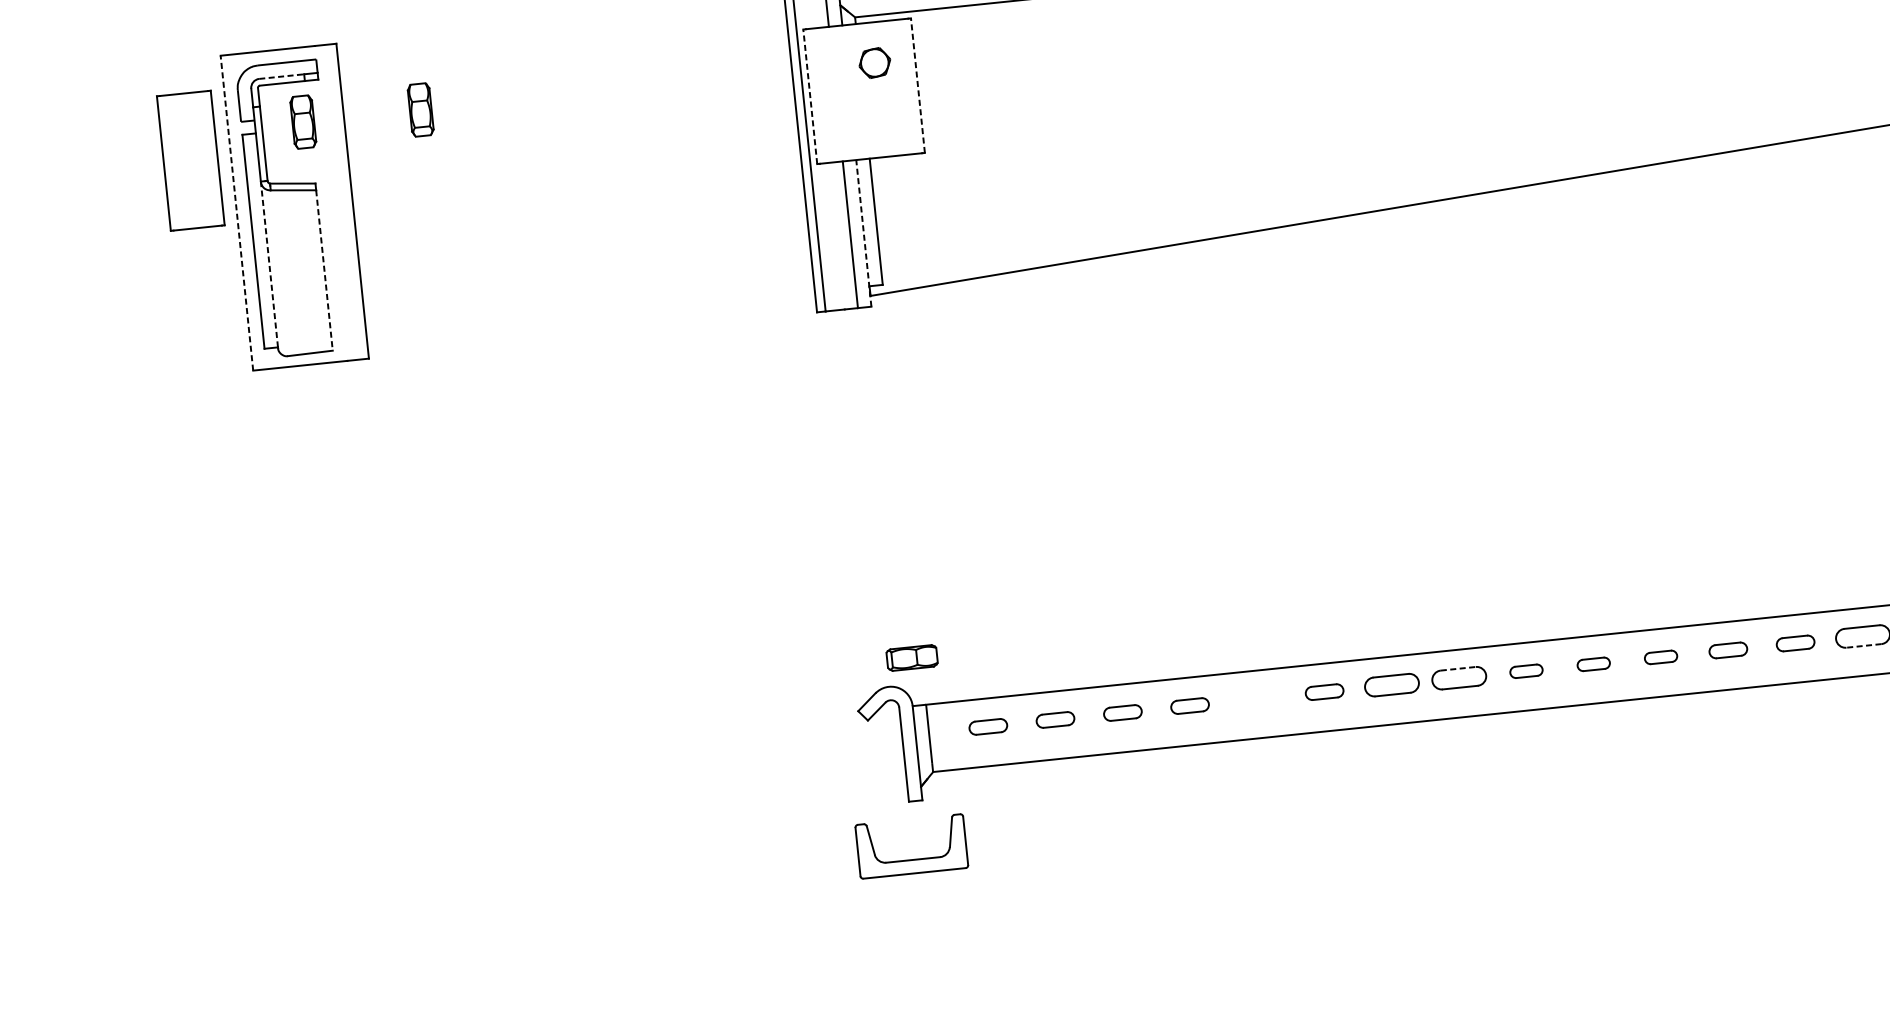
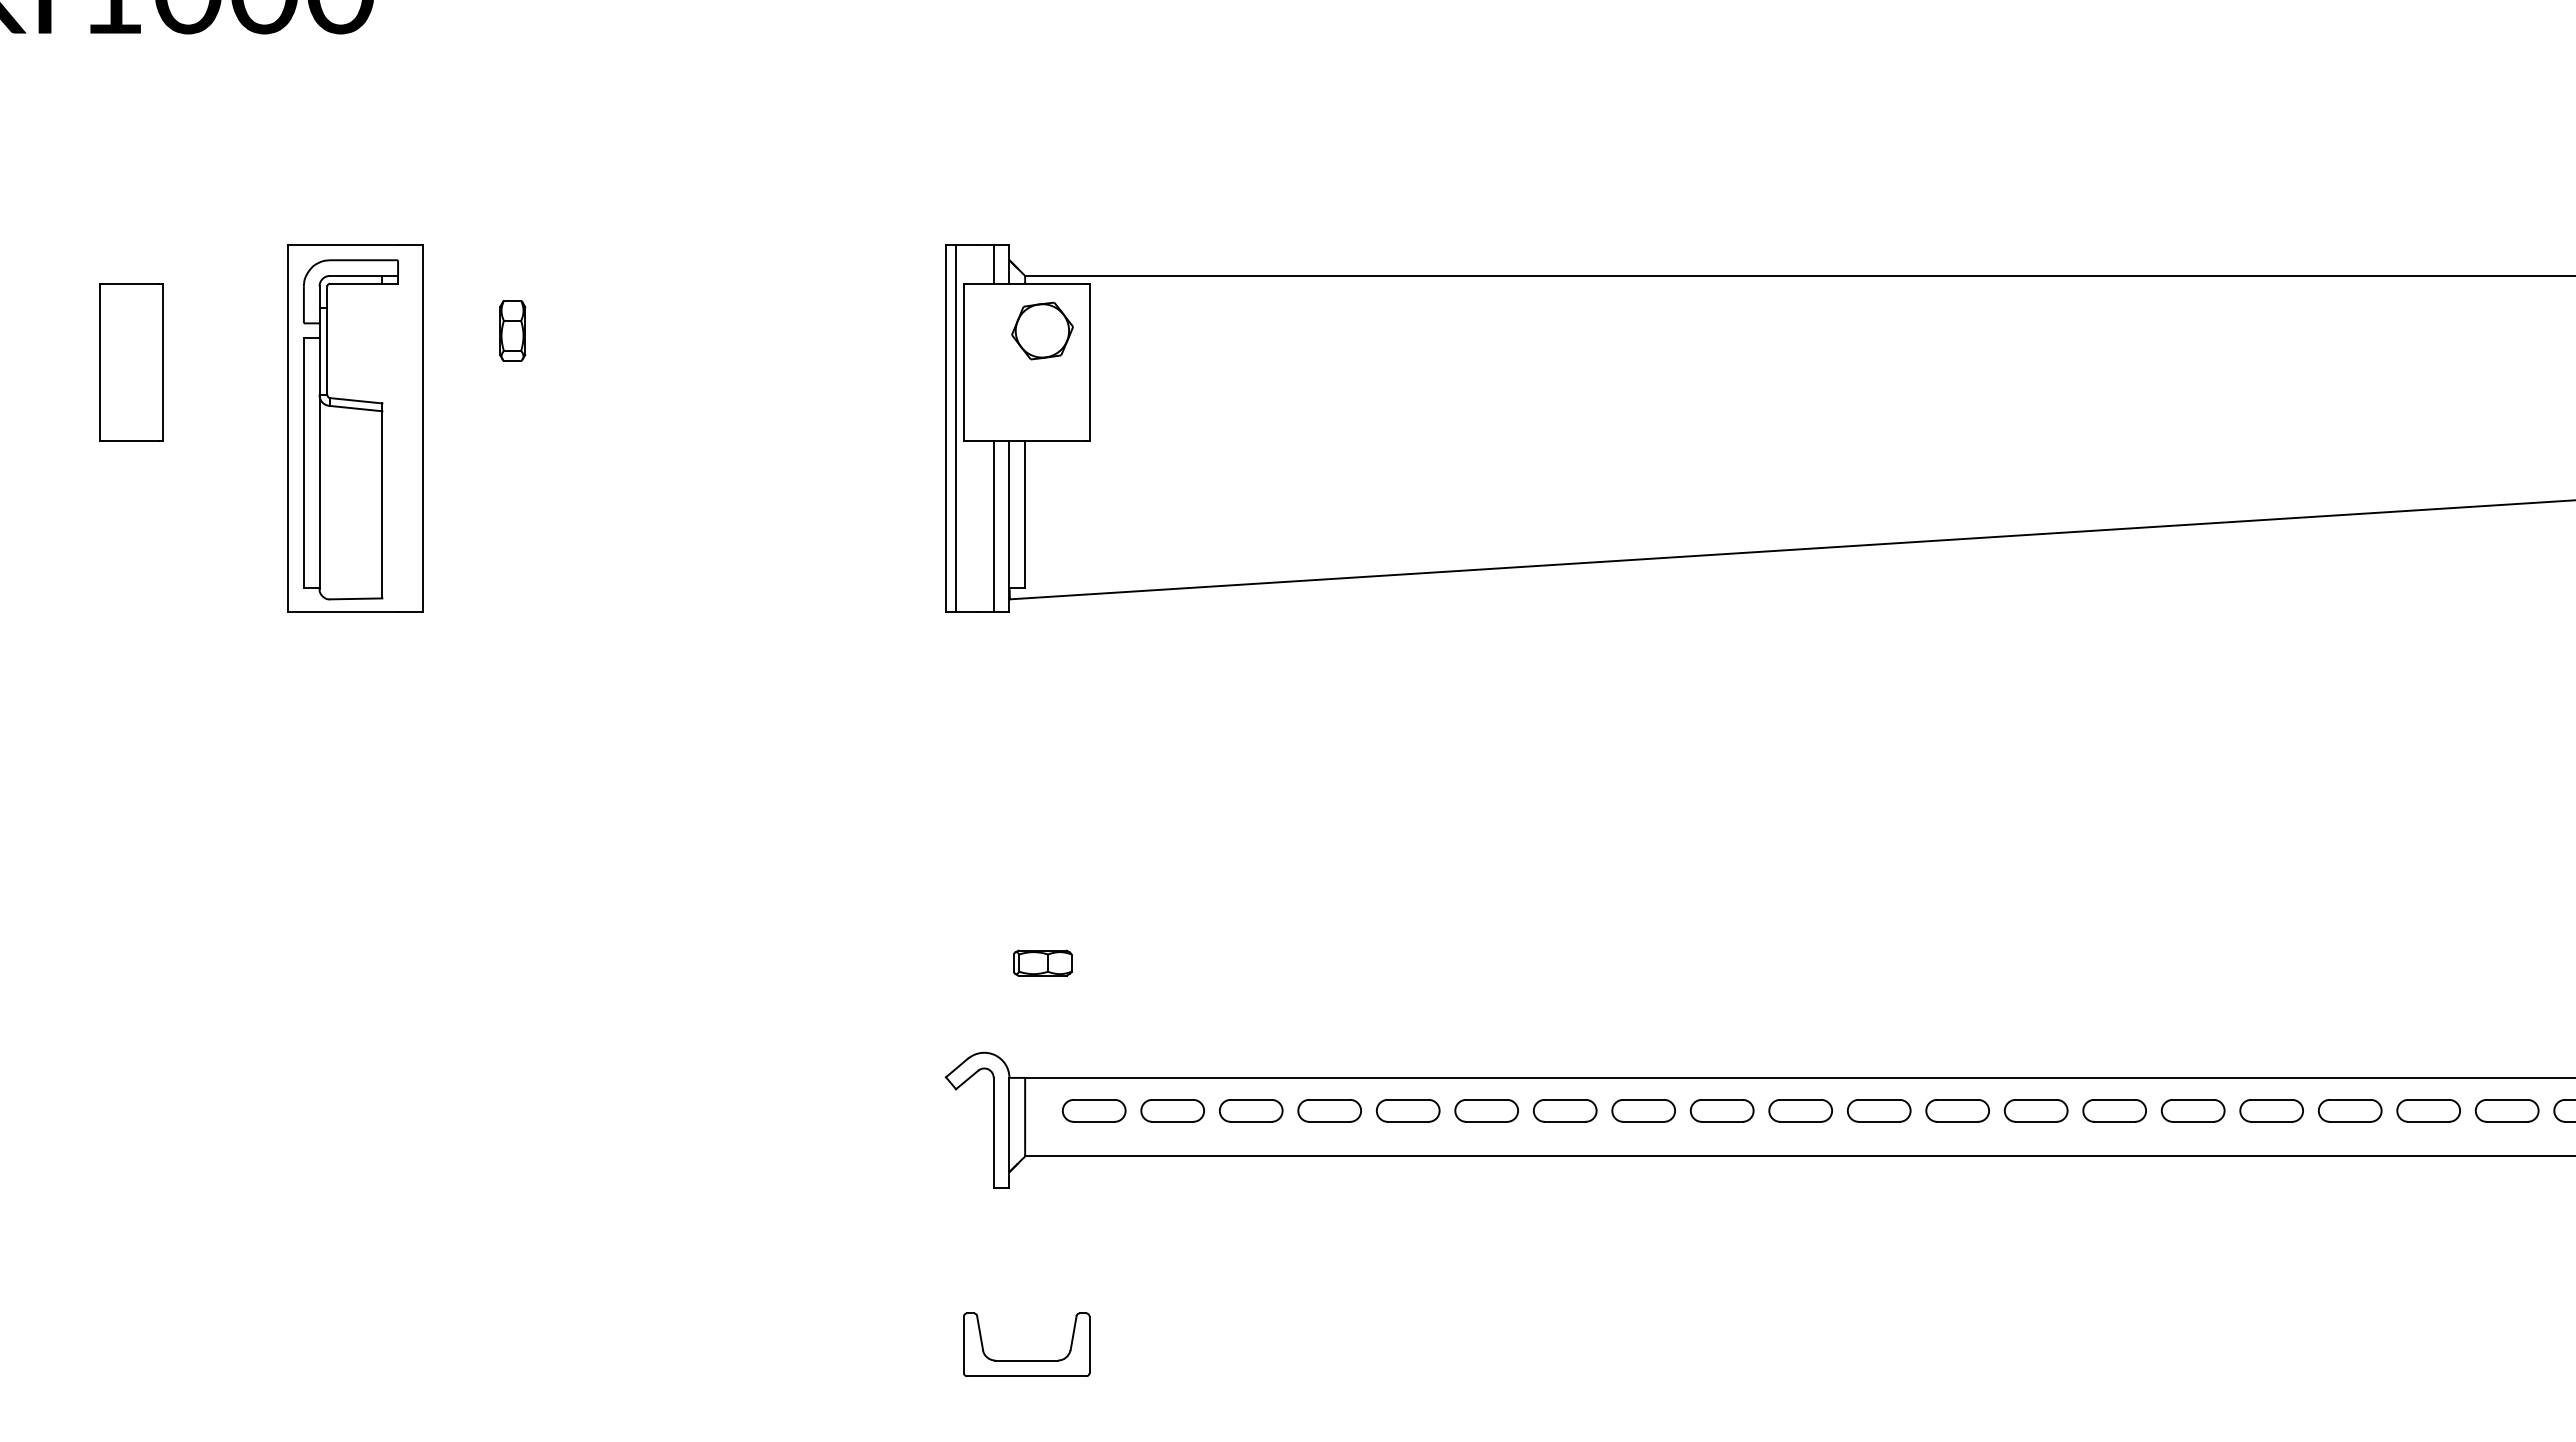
part: (874, 62) -> (1042, 330), size x1.67
line: (281, 76) -> (356, 275), dashed -> solid
line: (917, 84) -> (1089, 361), dashed -> solid
line: (809, 96) -> (963, 361), dashed -> solid
part: (303, 121) -> (375, 330), removed
part: (191, 160) -> (131, 362), moved
line: (237, 213) -> (288, 428), dashed -> solid
line: (863, 233) -> (1009, 526), dashed -> solid
line: (269, 264) -> (319, 491), dashed -> solid
line: (324, 270) -> (382, 504), dashed -> solid
part: (1795, 643) -> (2035, 1110), size x1.43
line: (1863, 645) -> (2114, 1121), dashed -> solid
part: (1728, 650) -> (1957, 1110), size x1.43
part: (912, 657) -> (1042, 962), moved
part: (1660, 657) -> (1878, 1110), size x1.67
part: (1593, 664) -> (1800, 1110), size x1.67
line: (1458, 668) -> (1644, 1099), dashed -> solid
part: (1525, 671) -> (1721, 1110), size x1.67
part: (1324, 691) -> (1486, 1110), size x1.43
part: (1257, 698) -> (1408, 1110), added
part: (1189, 705) -> (1329, 1110), size x1.43
part: (1123, 712) -> (1251, 1110), size x1.43
part: (1055, 719) -> (1172, 1110), size x1.43
part: (988, 726) -> (1094, 1110), size x1.43
part: (913, 859) -> (1026, 1360), moved

